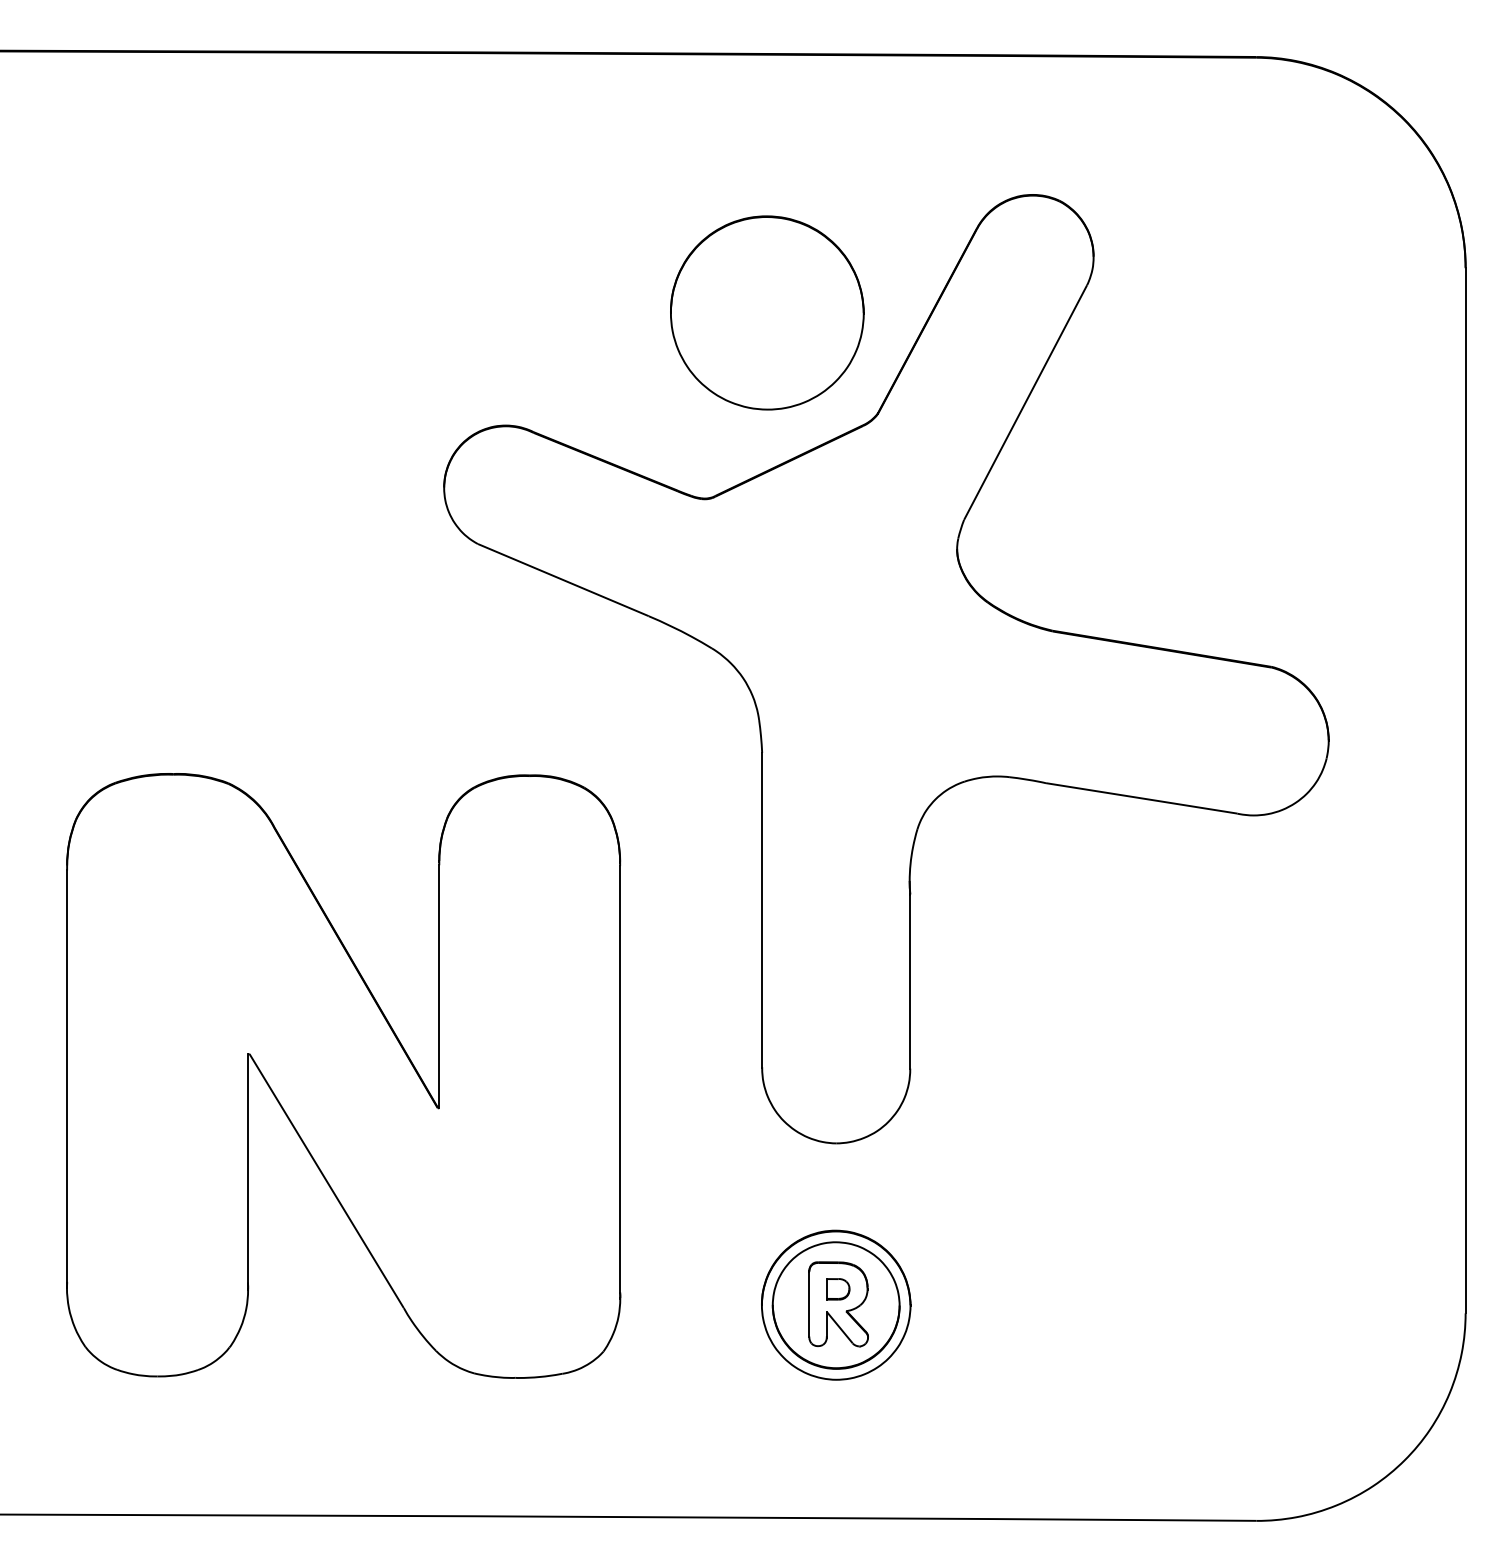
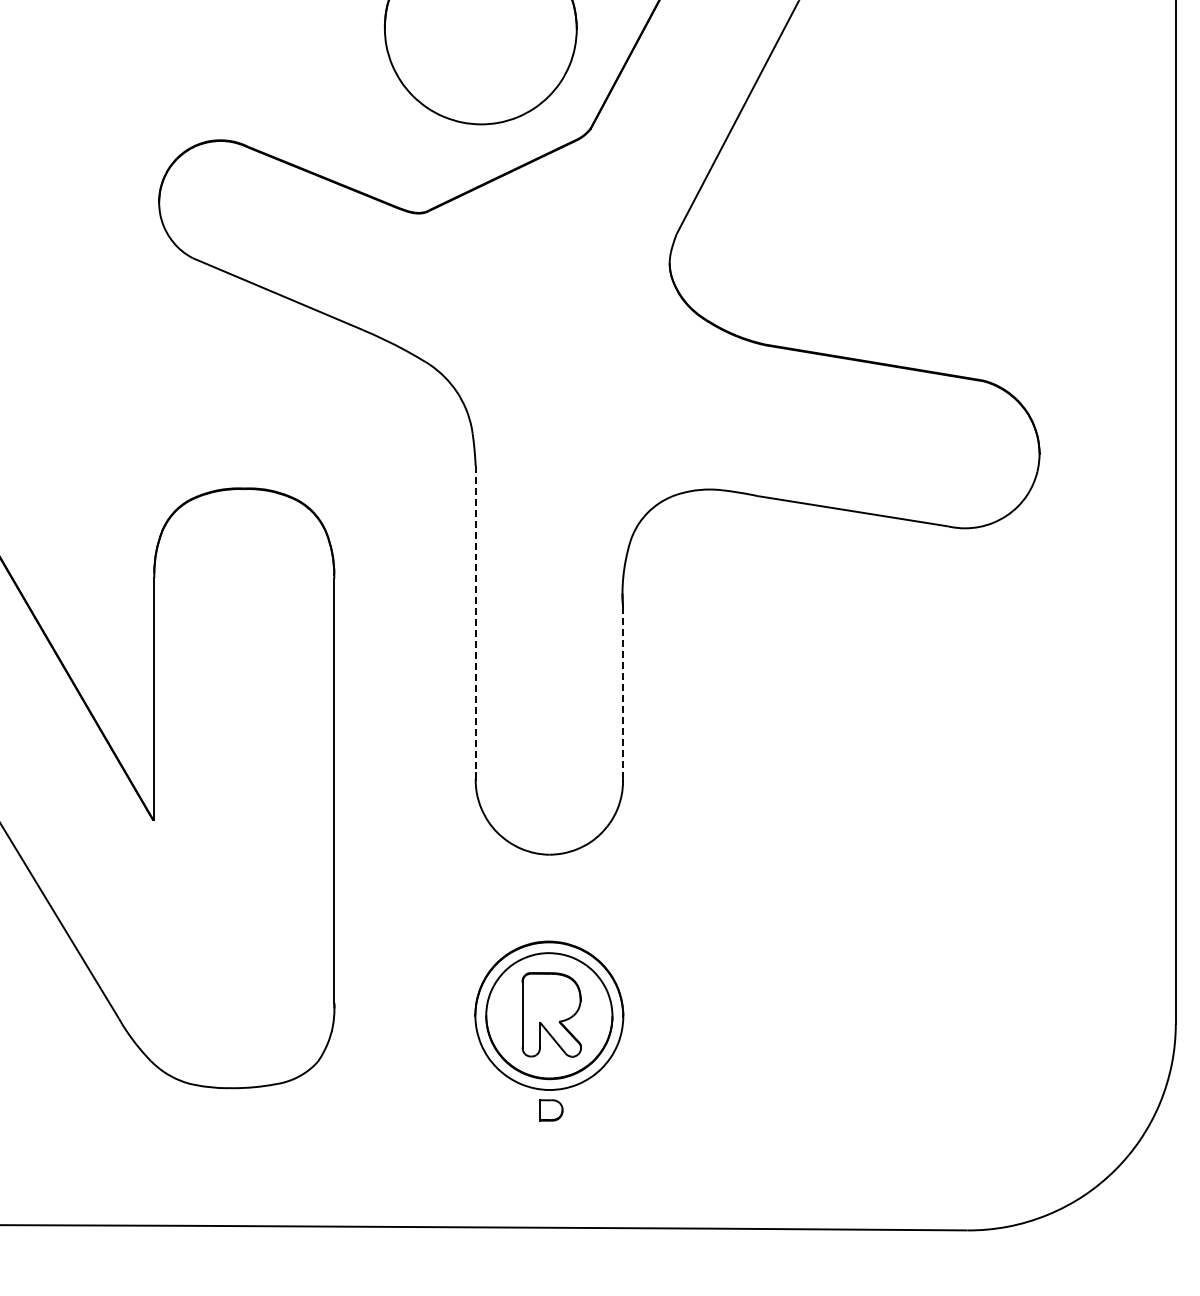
line: (762, 909) -> (475, 621), solid -> dashed
line: (910, 981) -> (623, 693), solid -> dashed
part: (838, 1289) -> (551, 1110), moved

